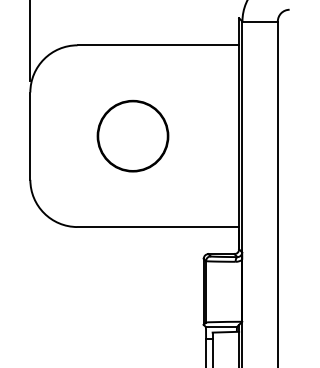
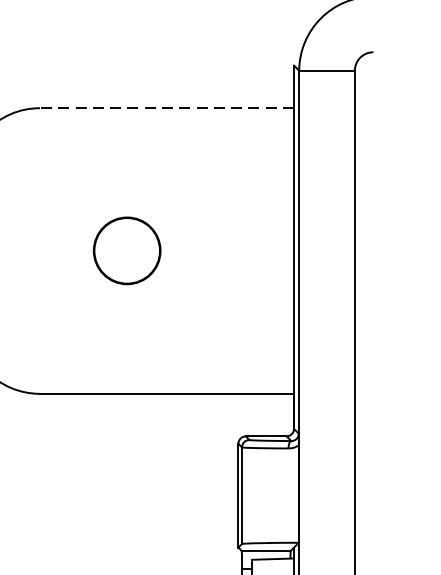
line: (158, 45) -> (167, 108), solid -> dashed
part: (132, 135) -> (126, 249), size x0.6

